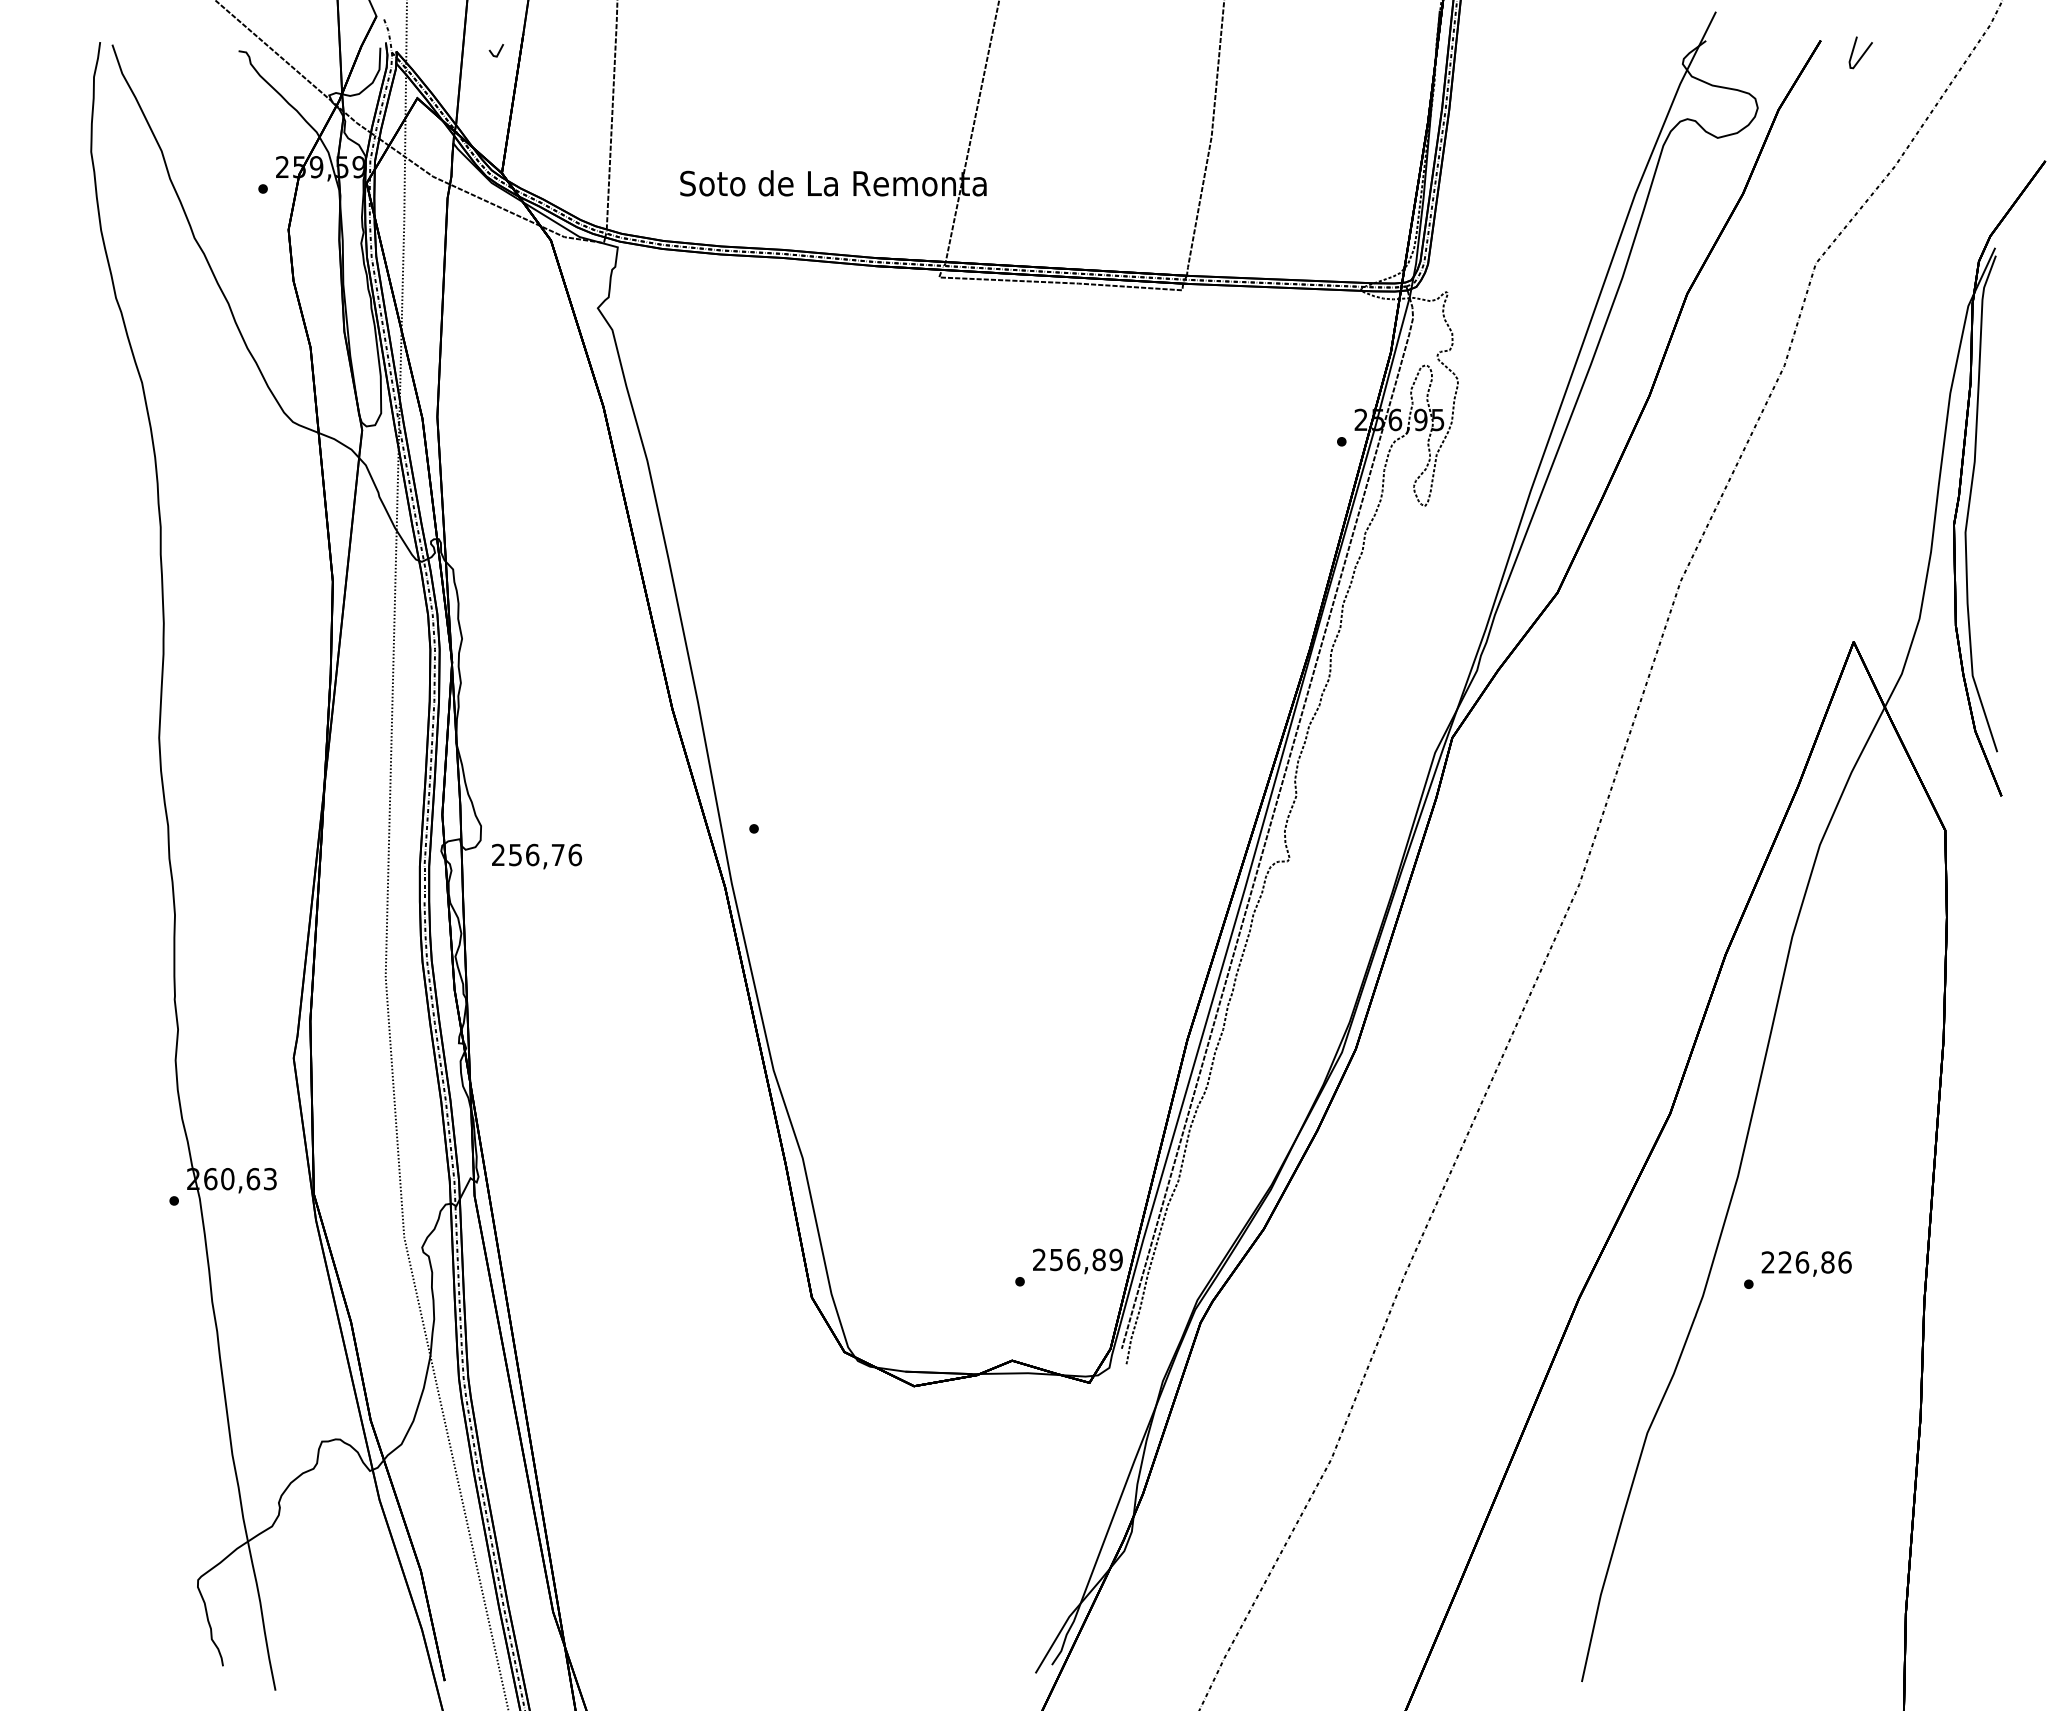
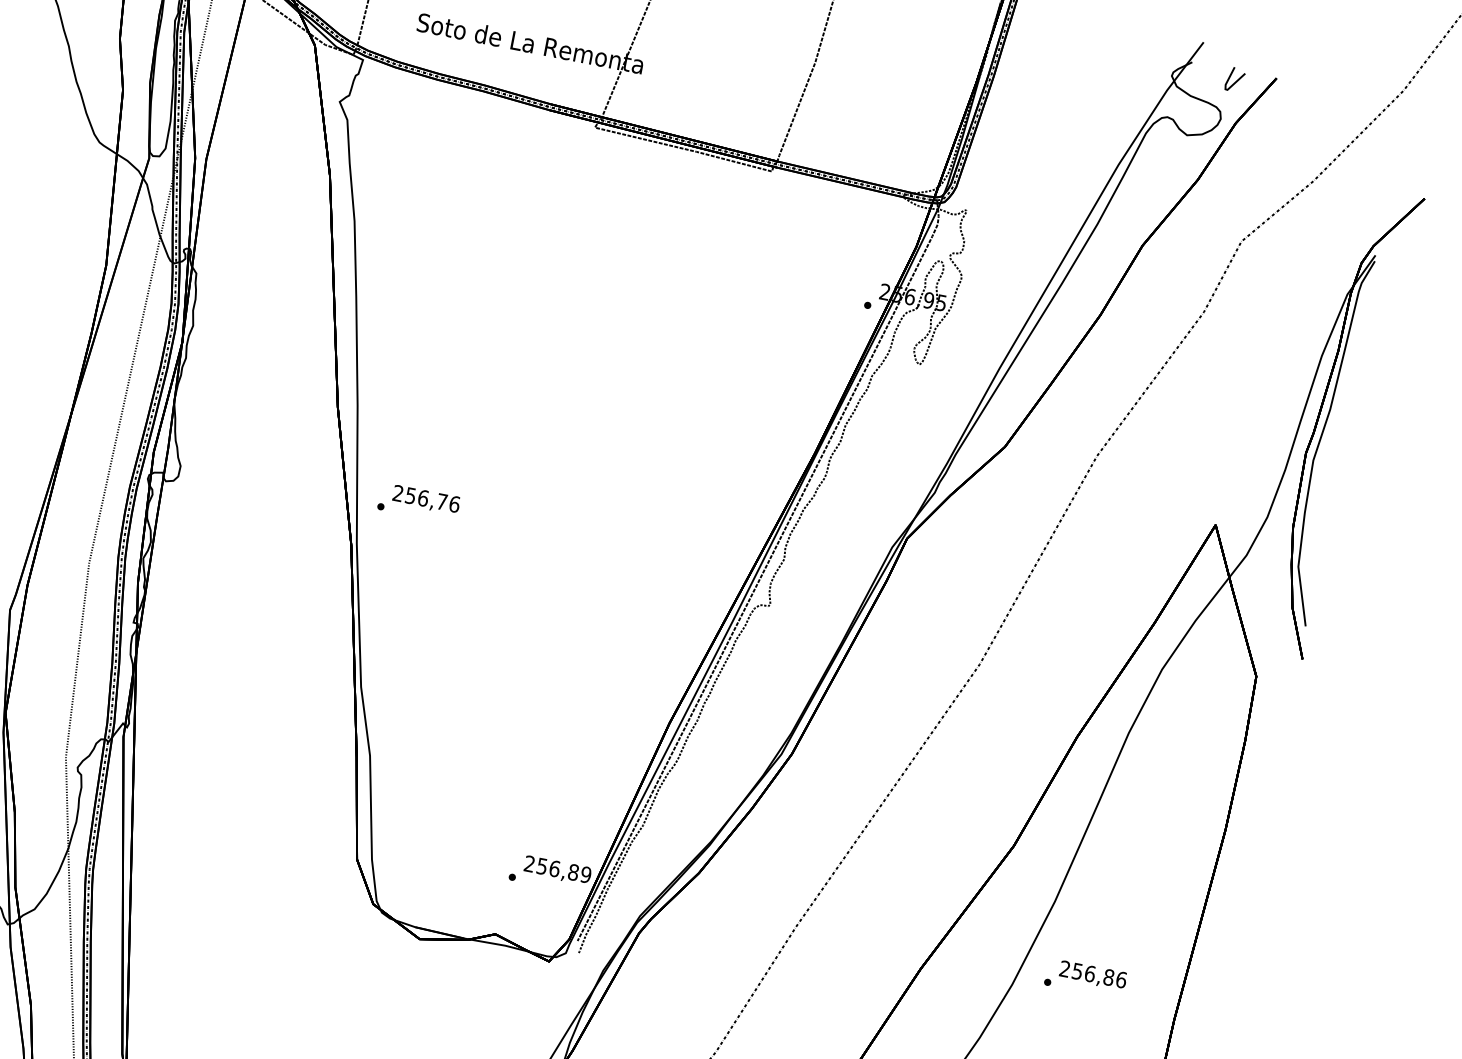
line: (1862, 54) -> (1236, 81), moved
text: (536, 856) -> (426, 499), moved
text: (1784, 1262) -> (1076, 971), 226,86 -> 256,86

